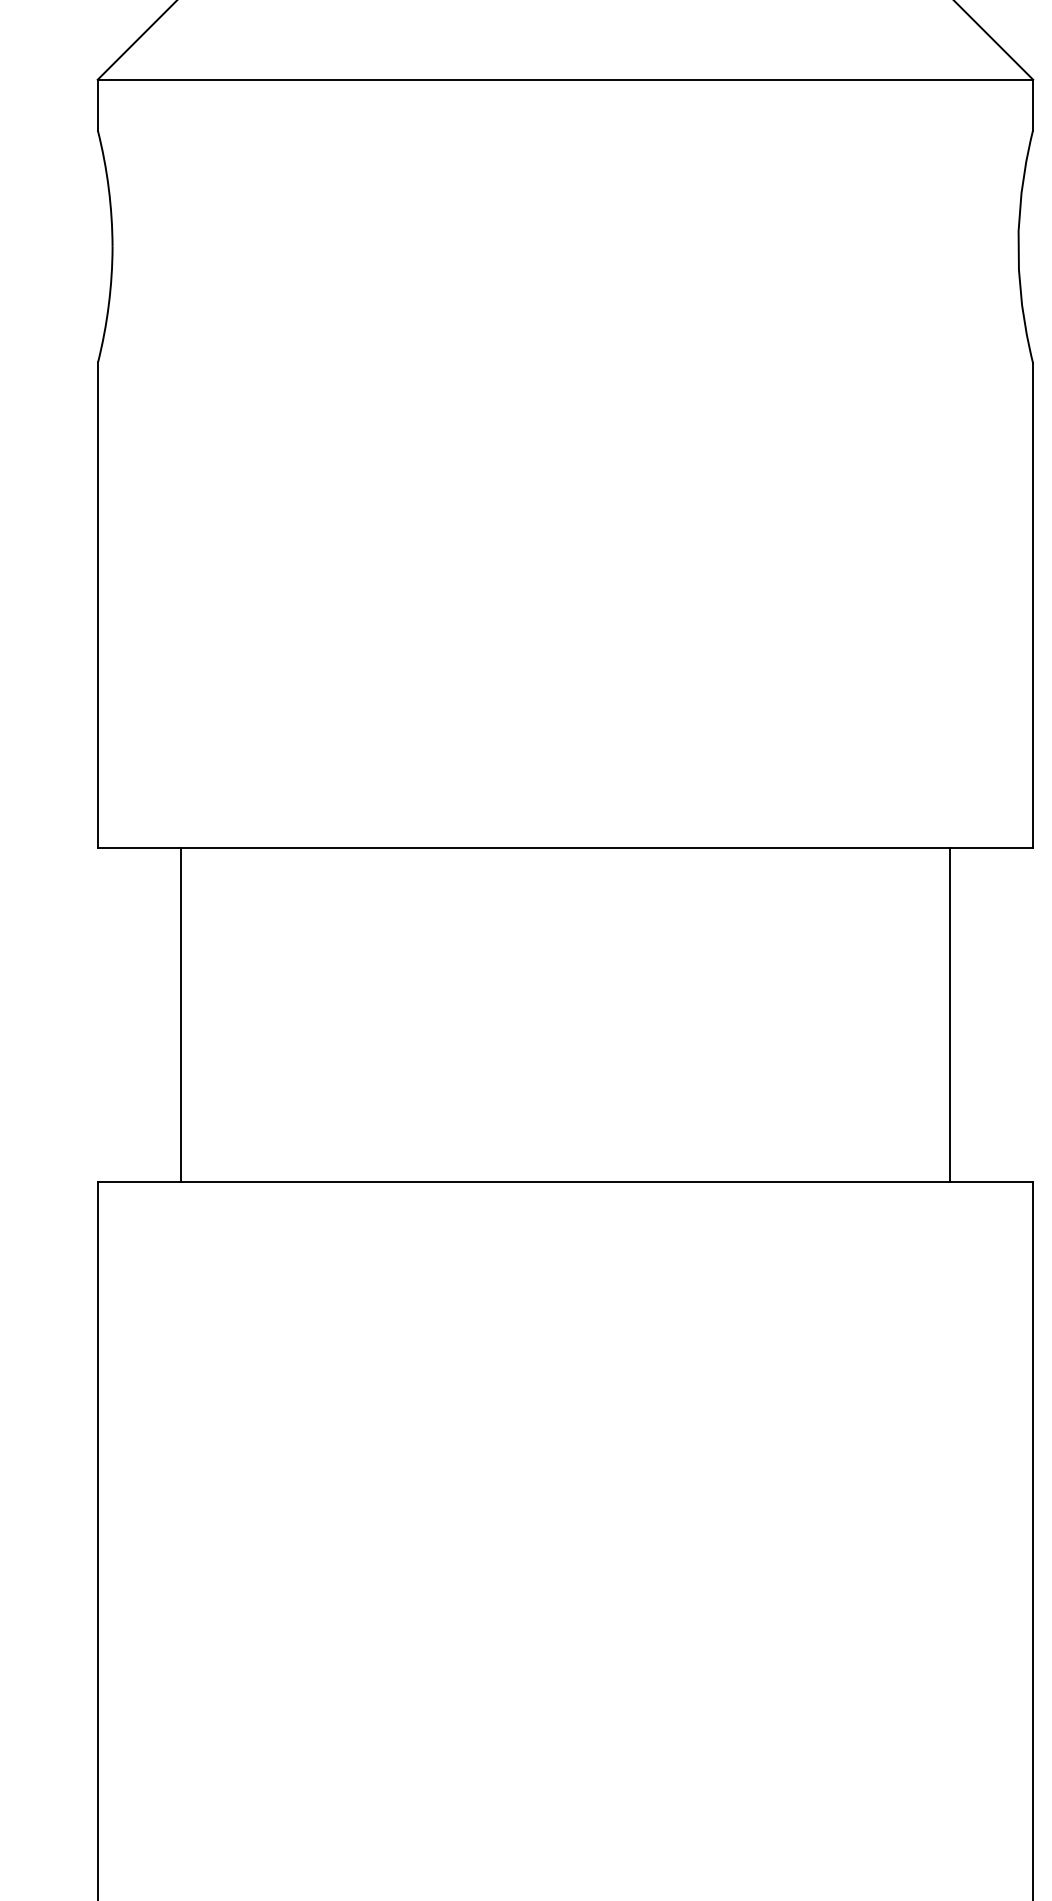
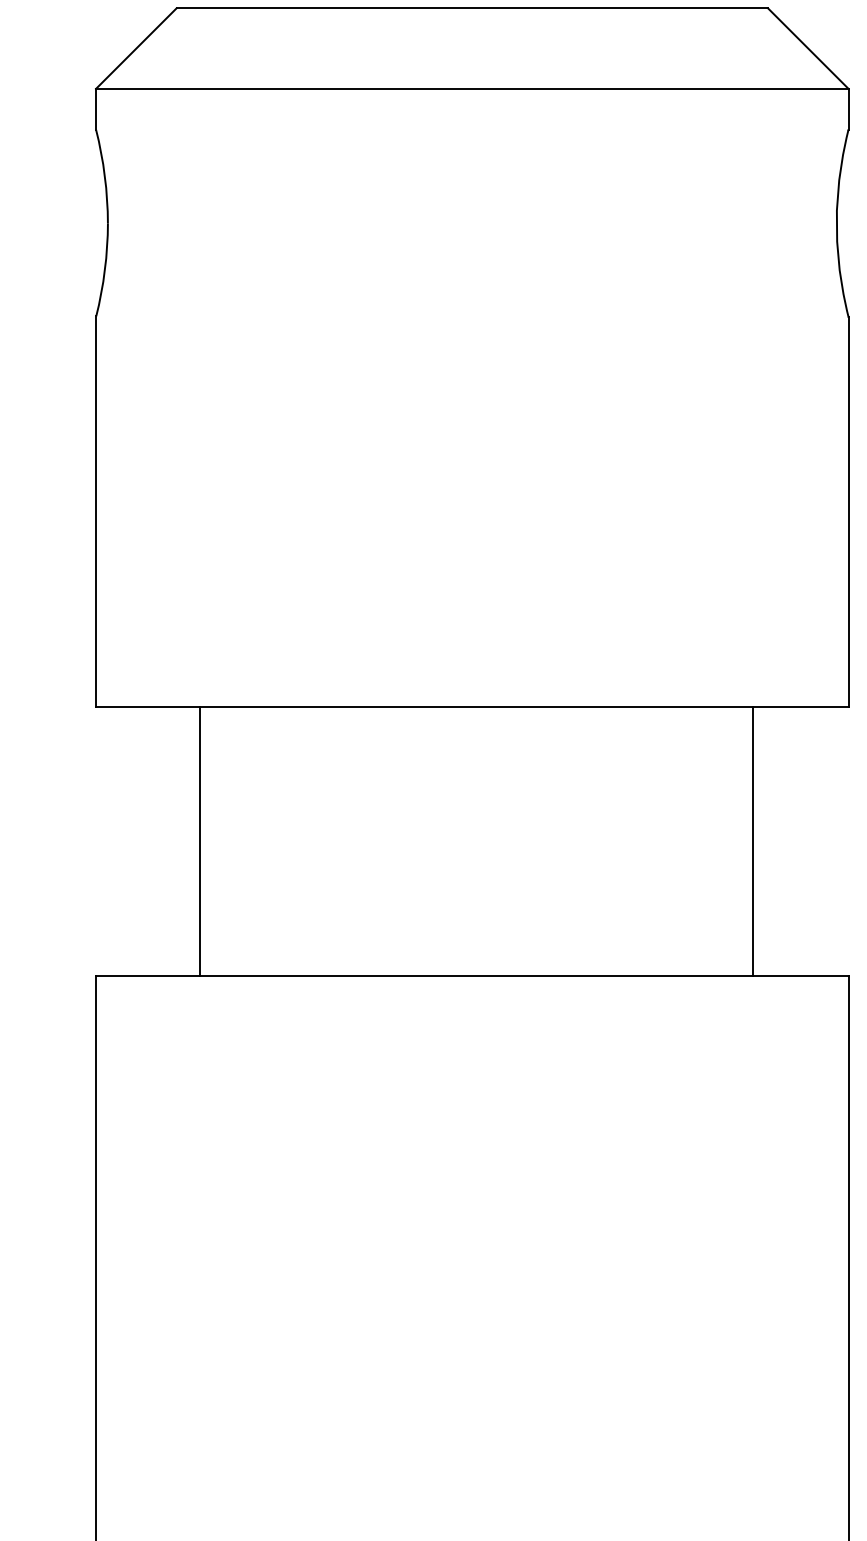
line: (181, 1015) -> (200, 841), moved
line: (949, 1015) -> (753, 841), moved

